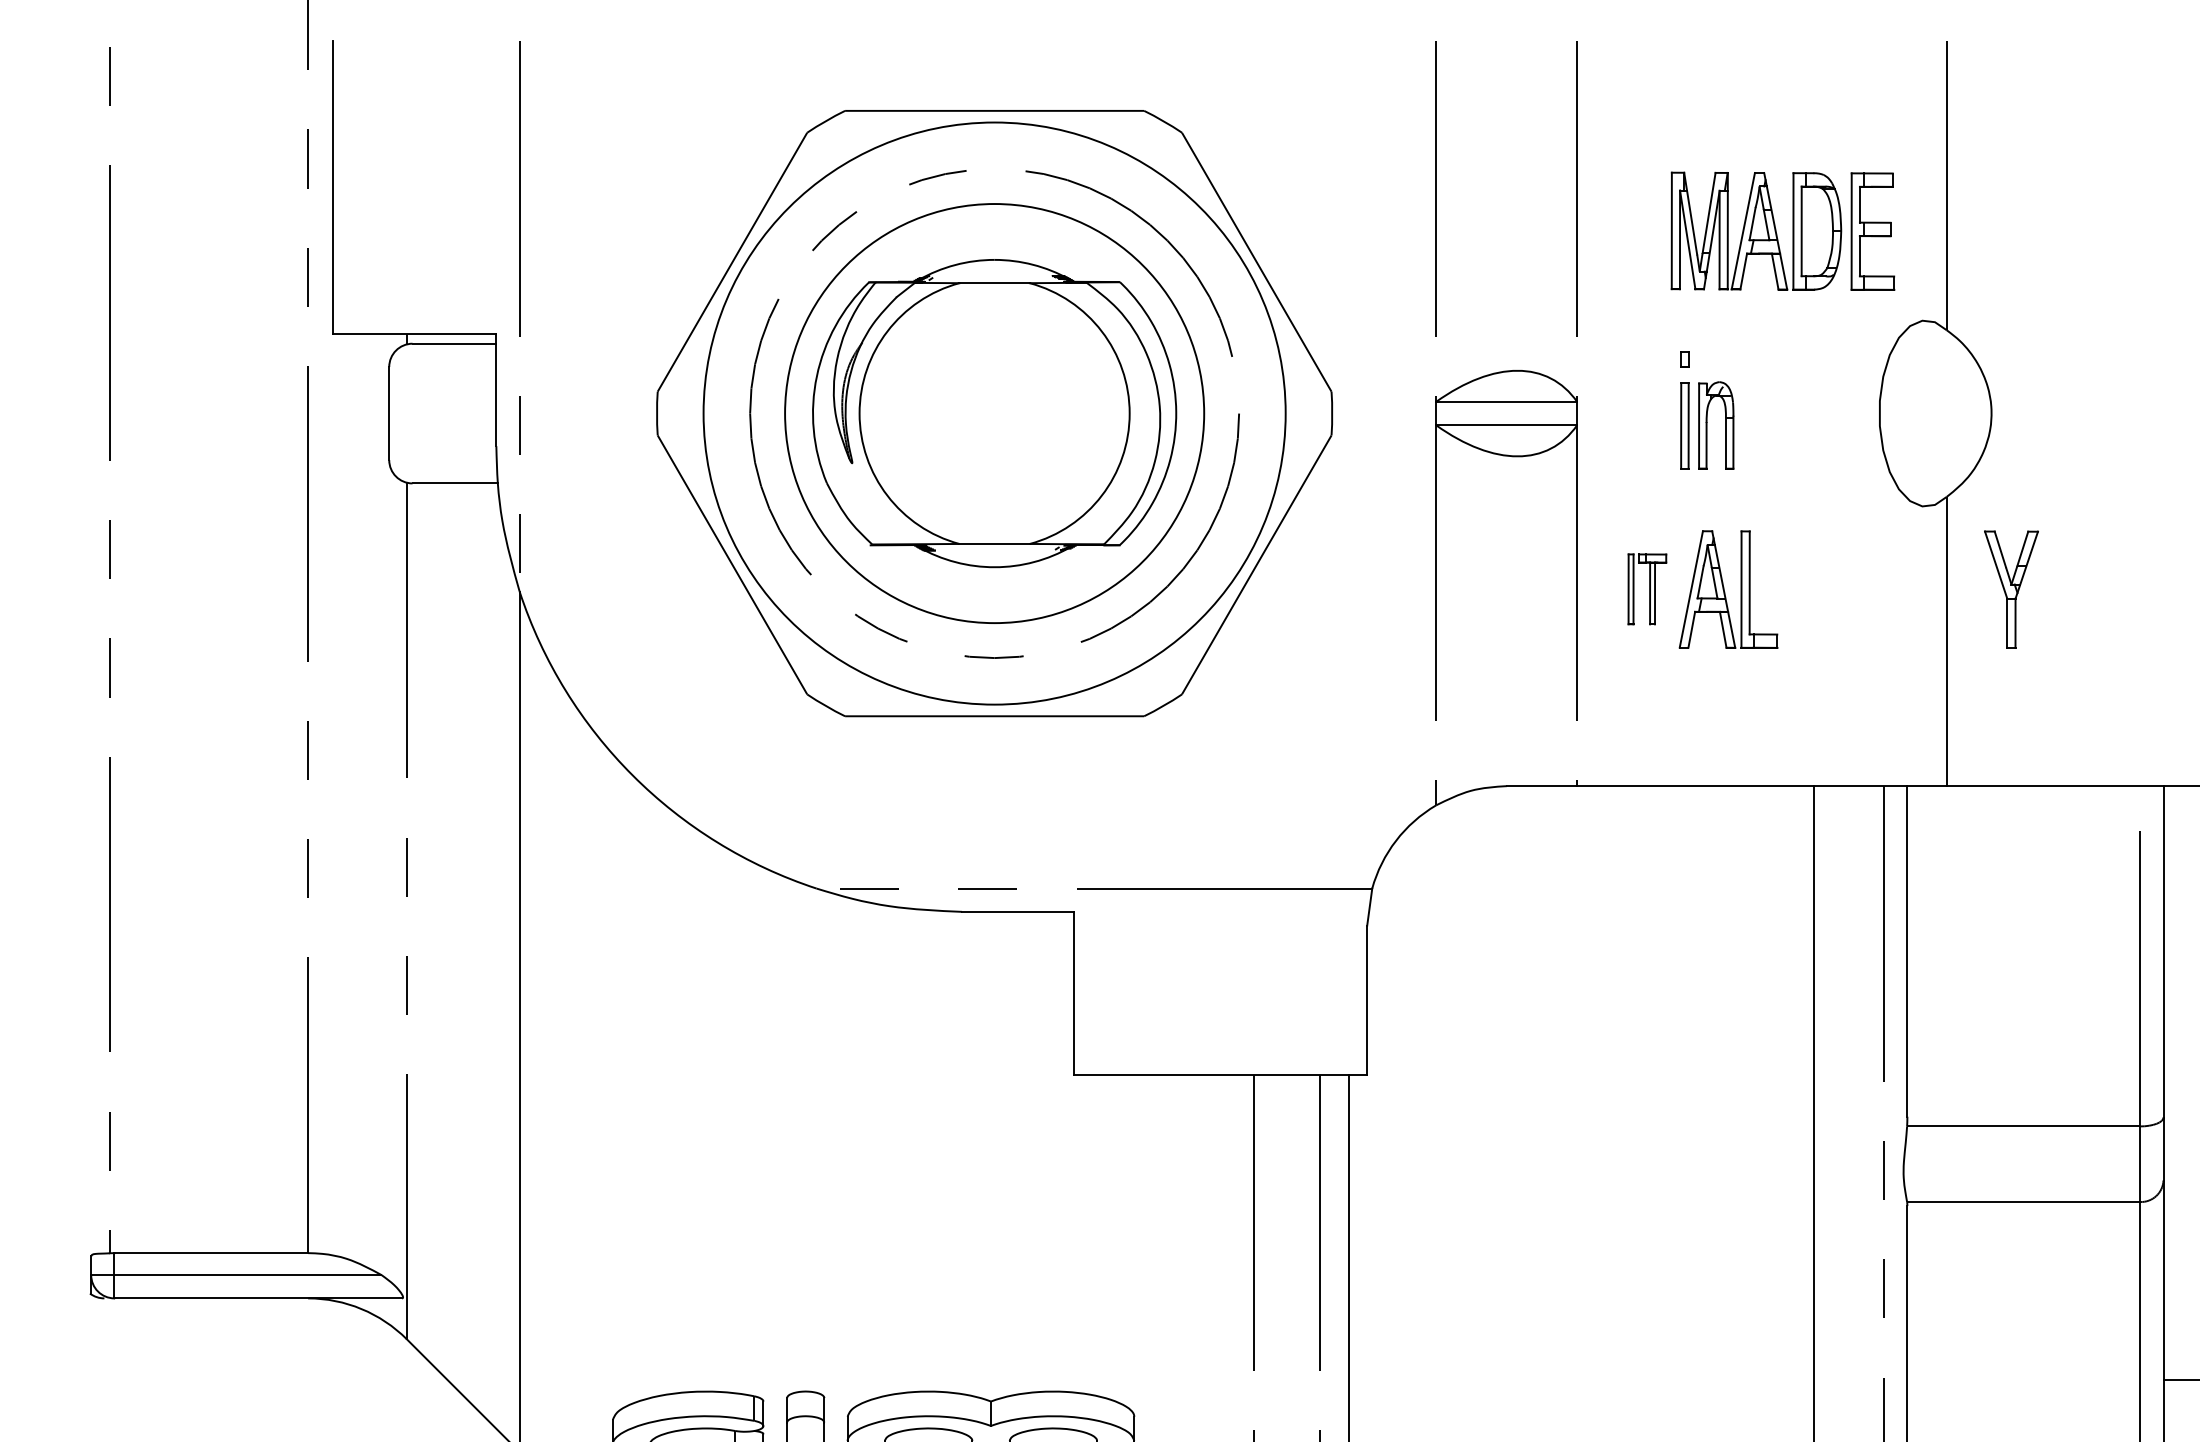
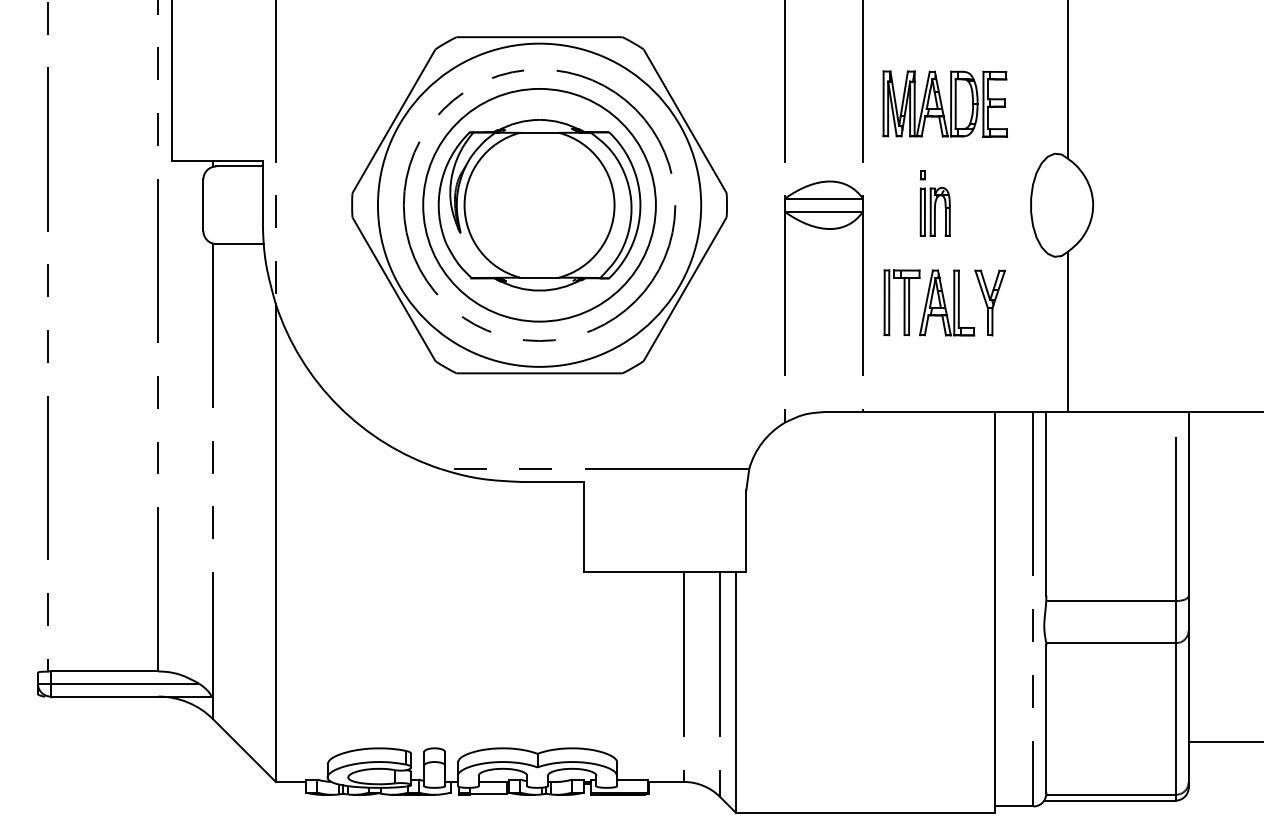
part: (1781, 230) -> (944, 103), moved
part: (1646, 588) -> (901, 302), size x1.67
part: (2010, 588) -> (989, 302), moved

